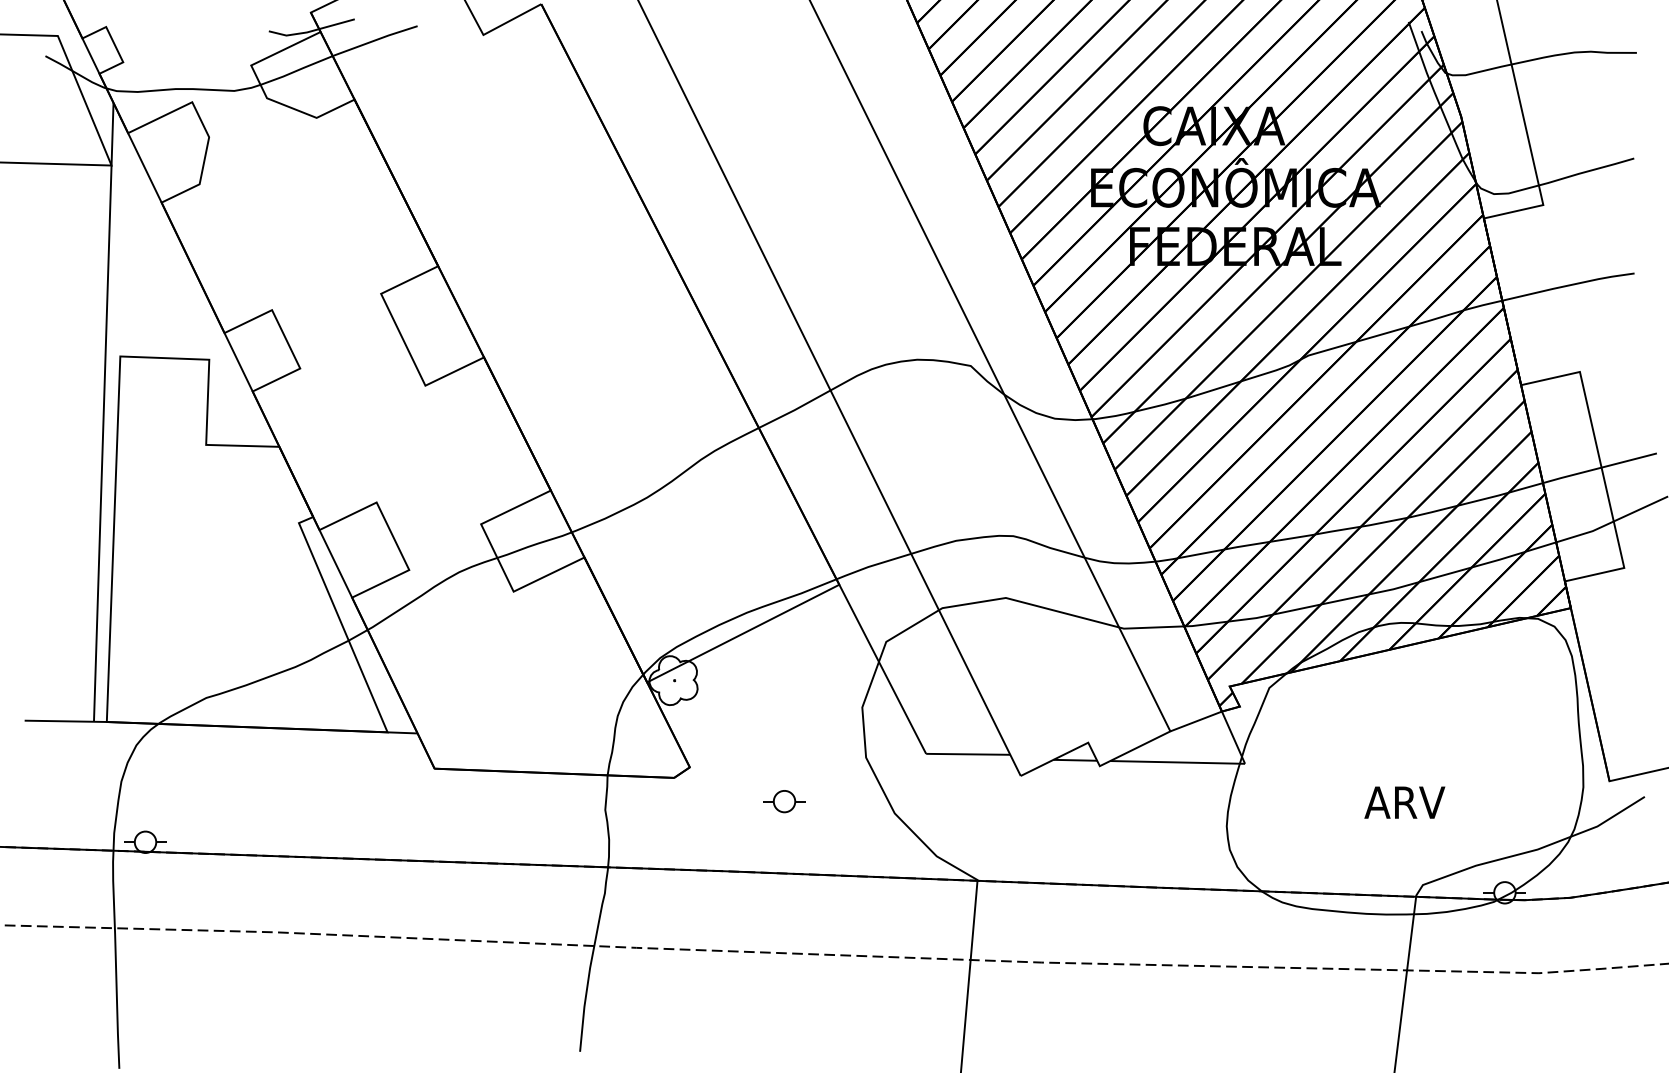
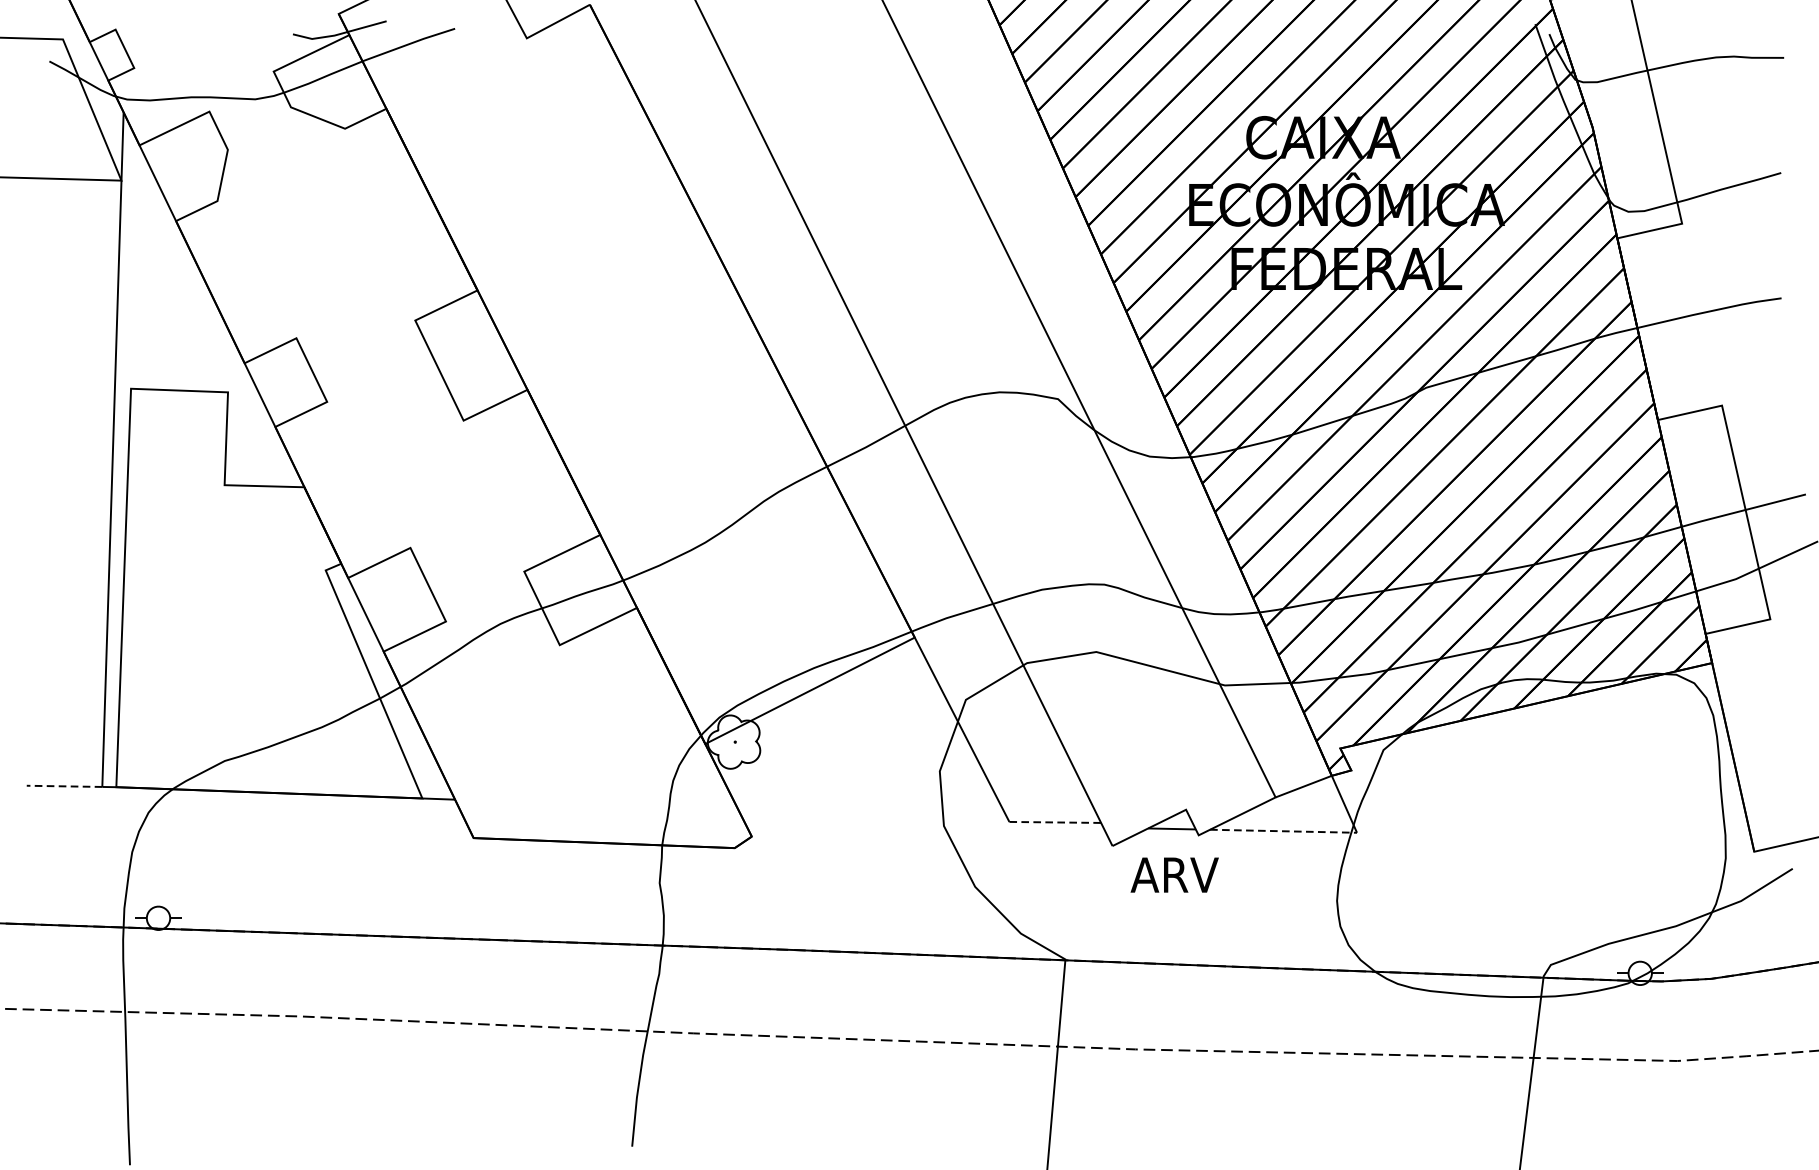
line: (59, 721) -> (64, 786), solid -> dashed
line: (968, 754) -> (1055, 822), solid -> dashed
line: (1178, 762) -> (1284, 831), solid -> dashed
part: (784, 801) -> (855, 873), removed
text: (1404, 802) -> (1174, 874), moved

